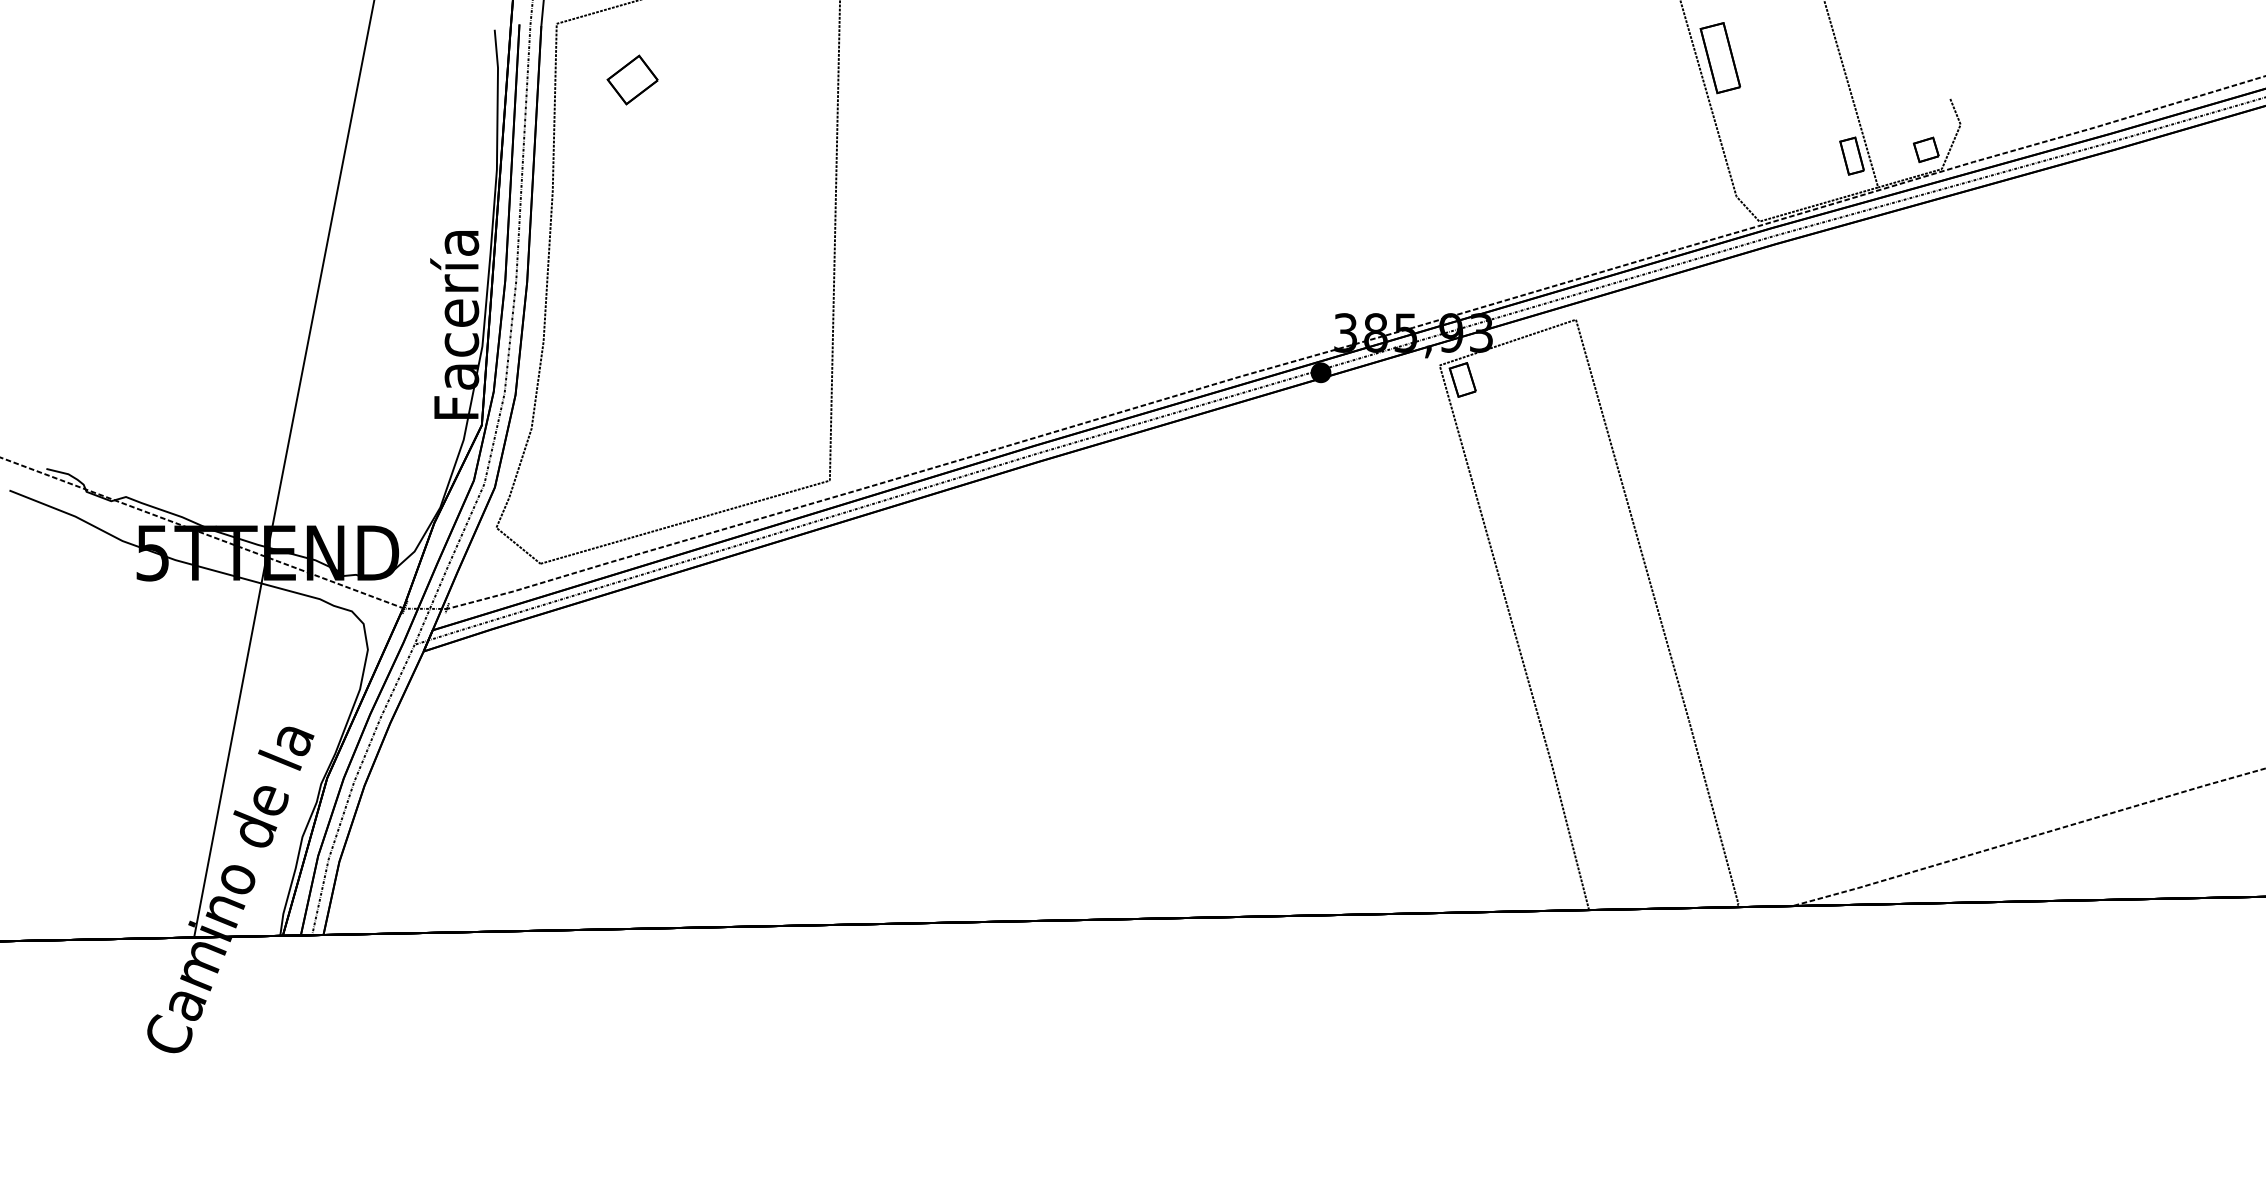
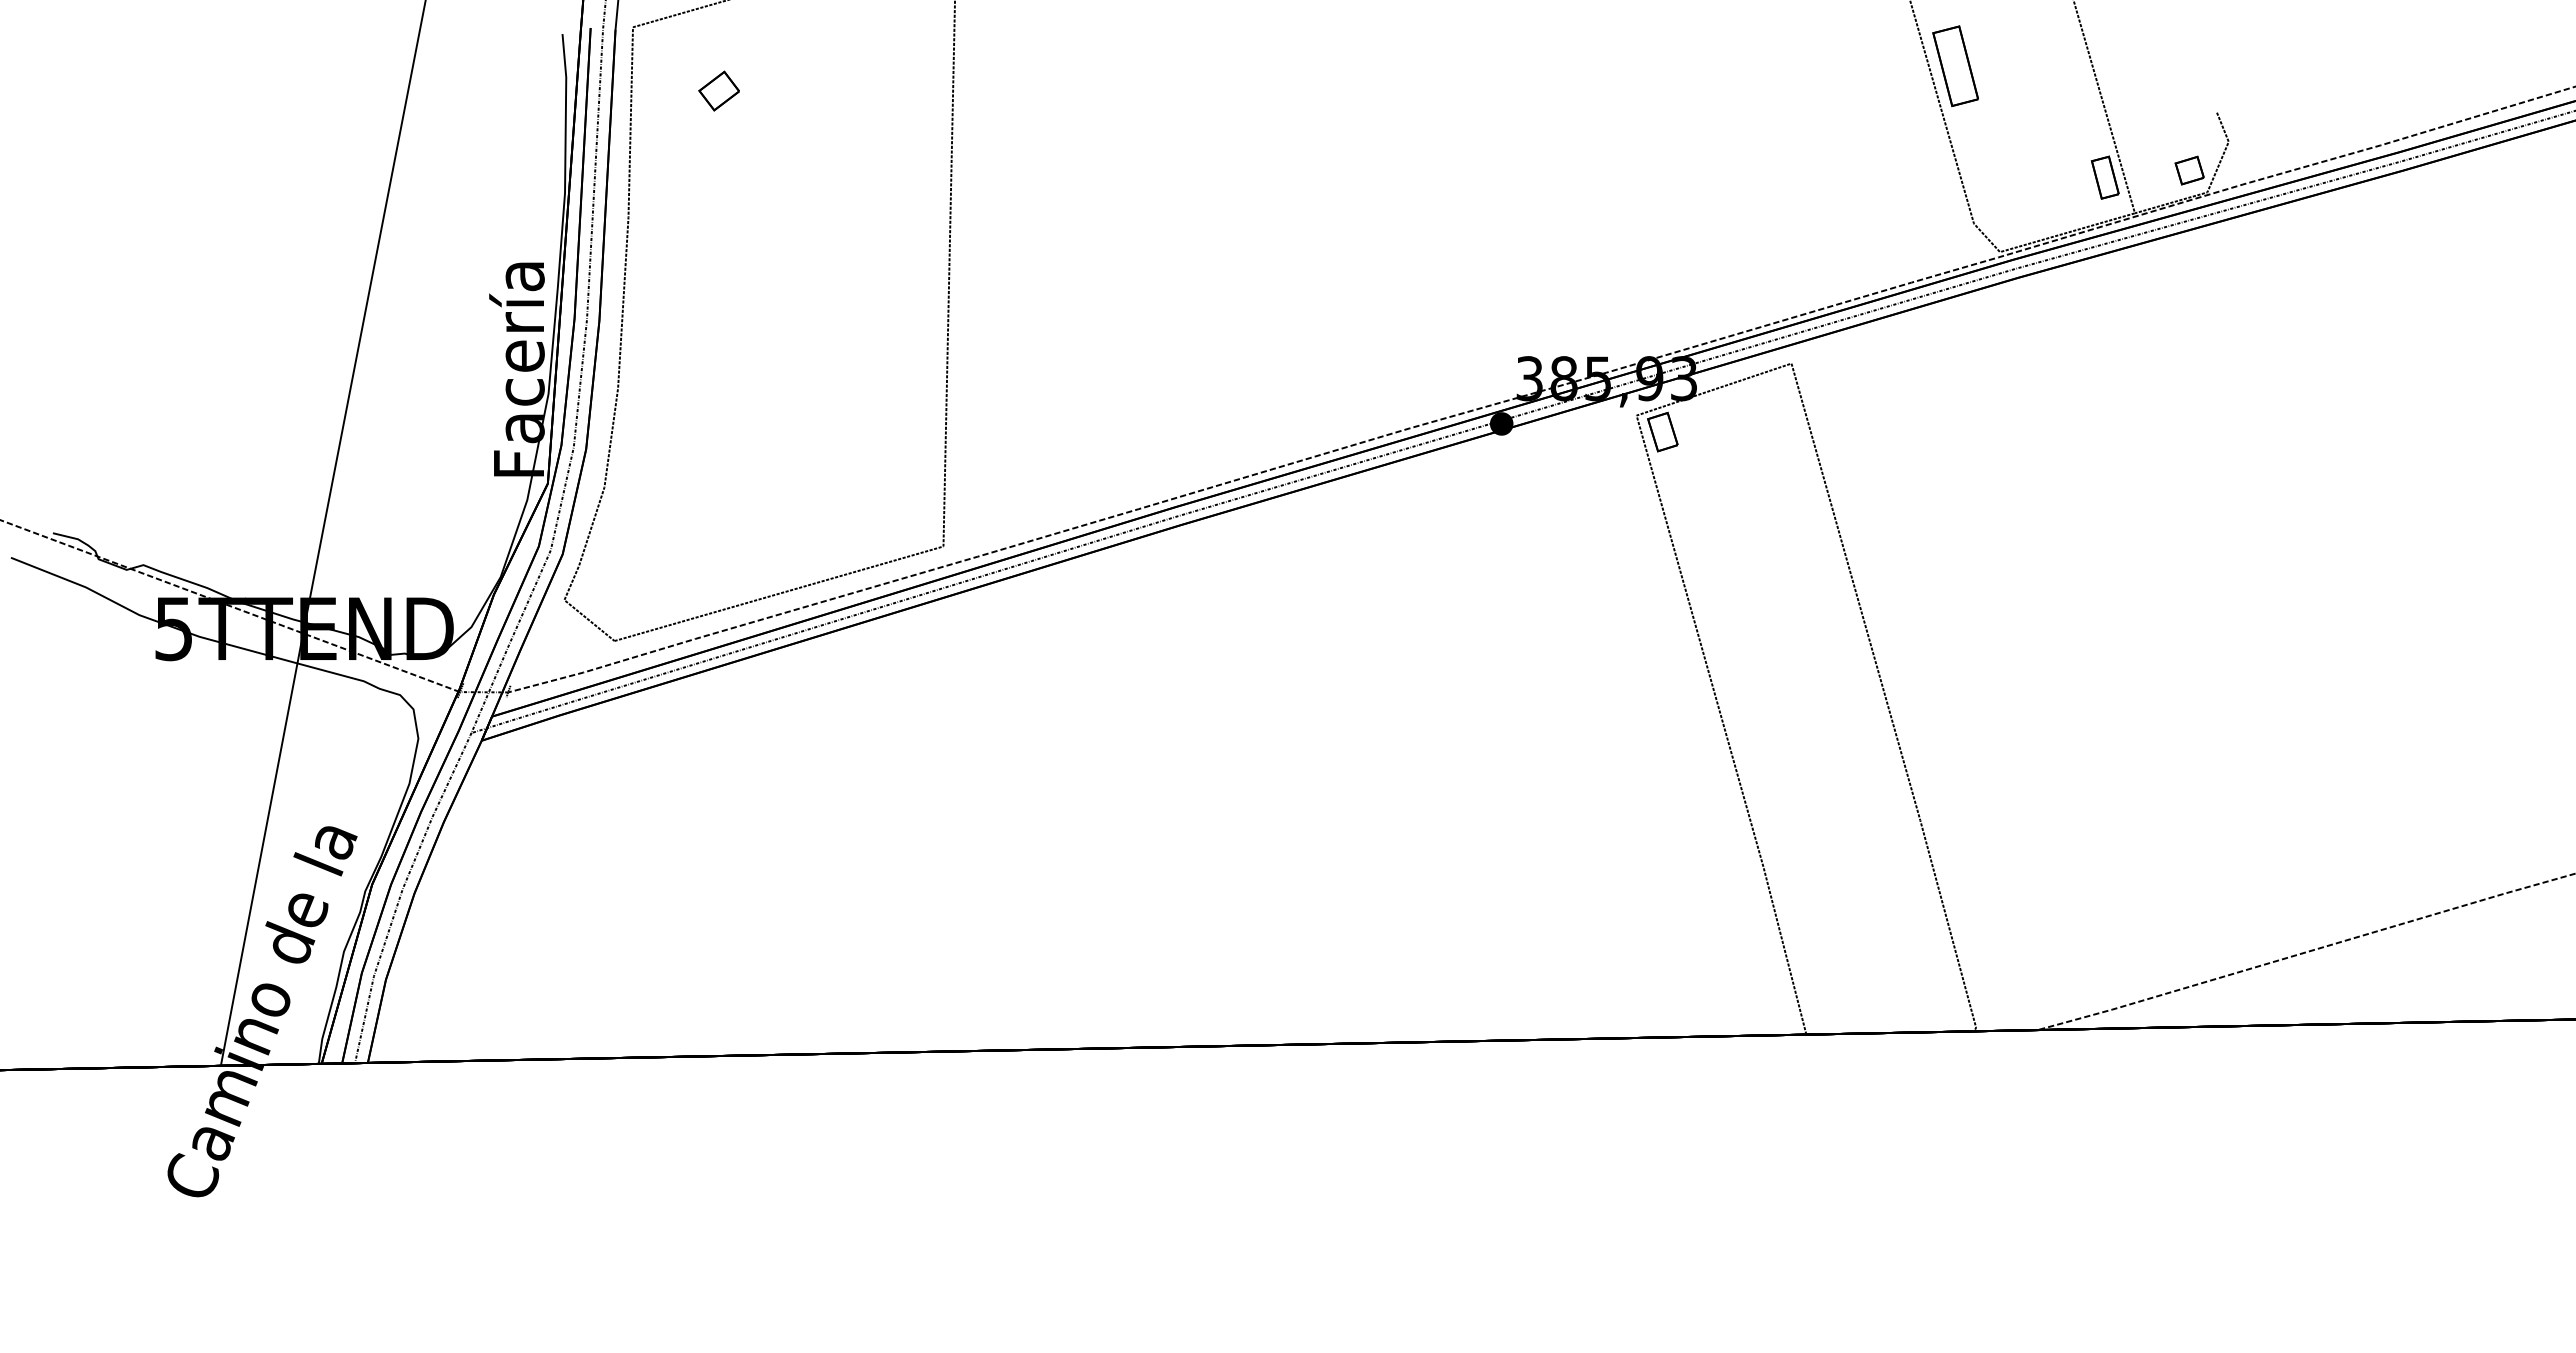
part: (631, 79) -> (718, 90), size x0.7

